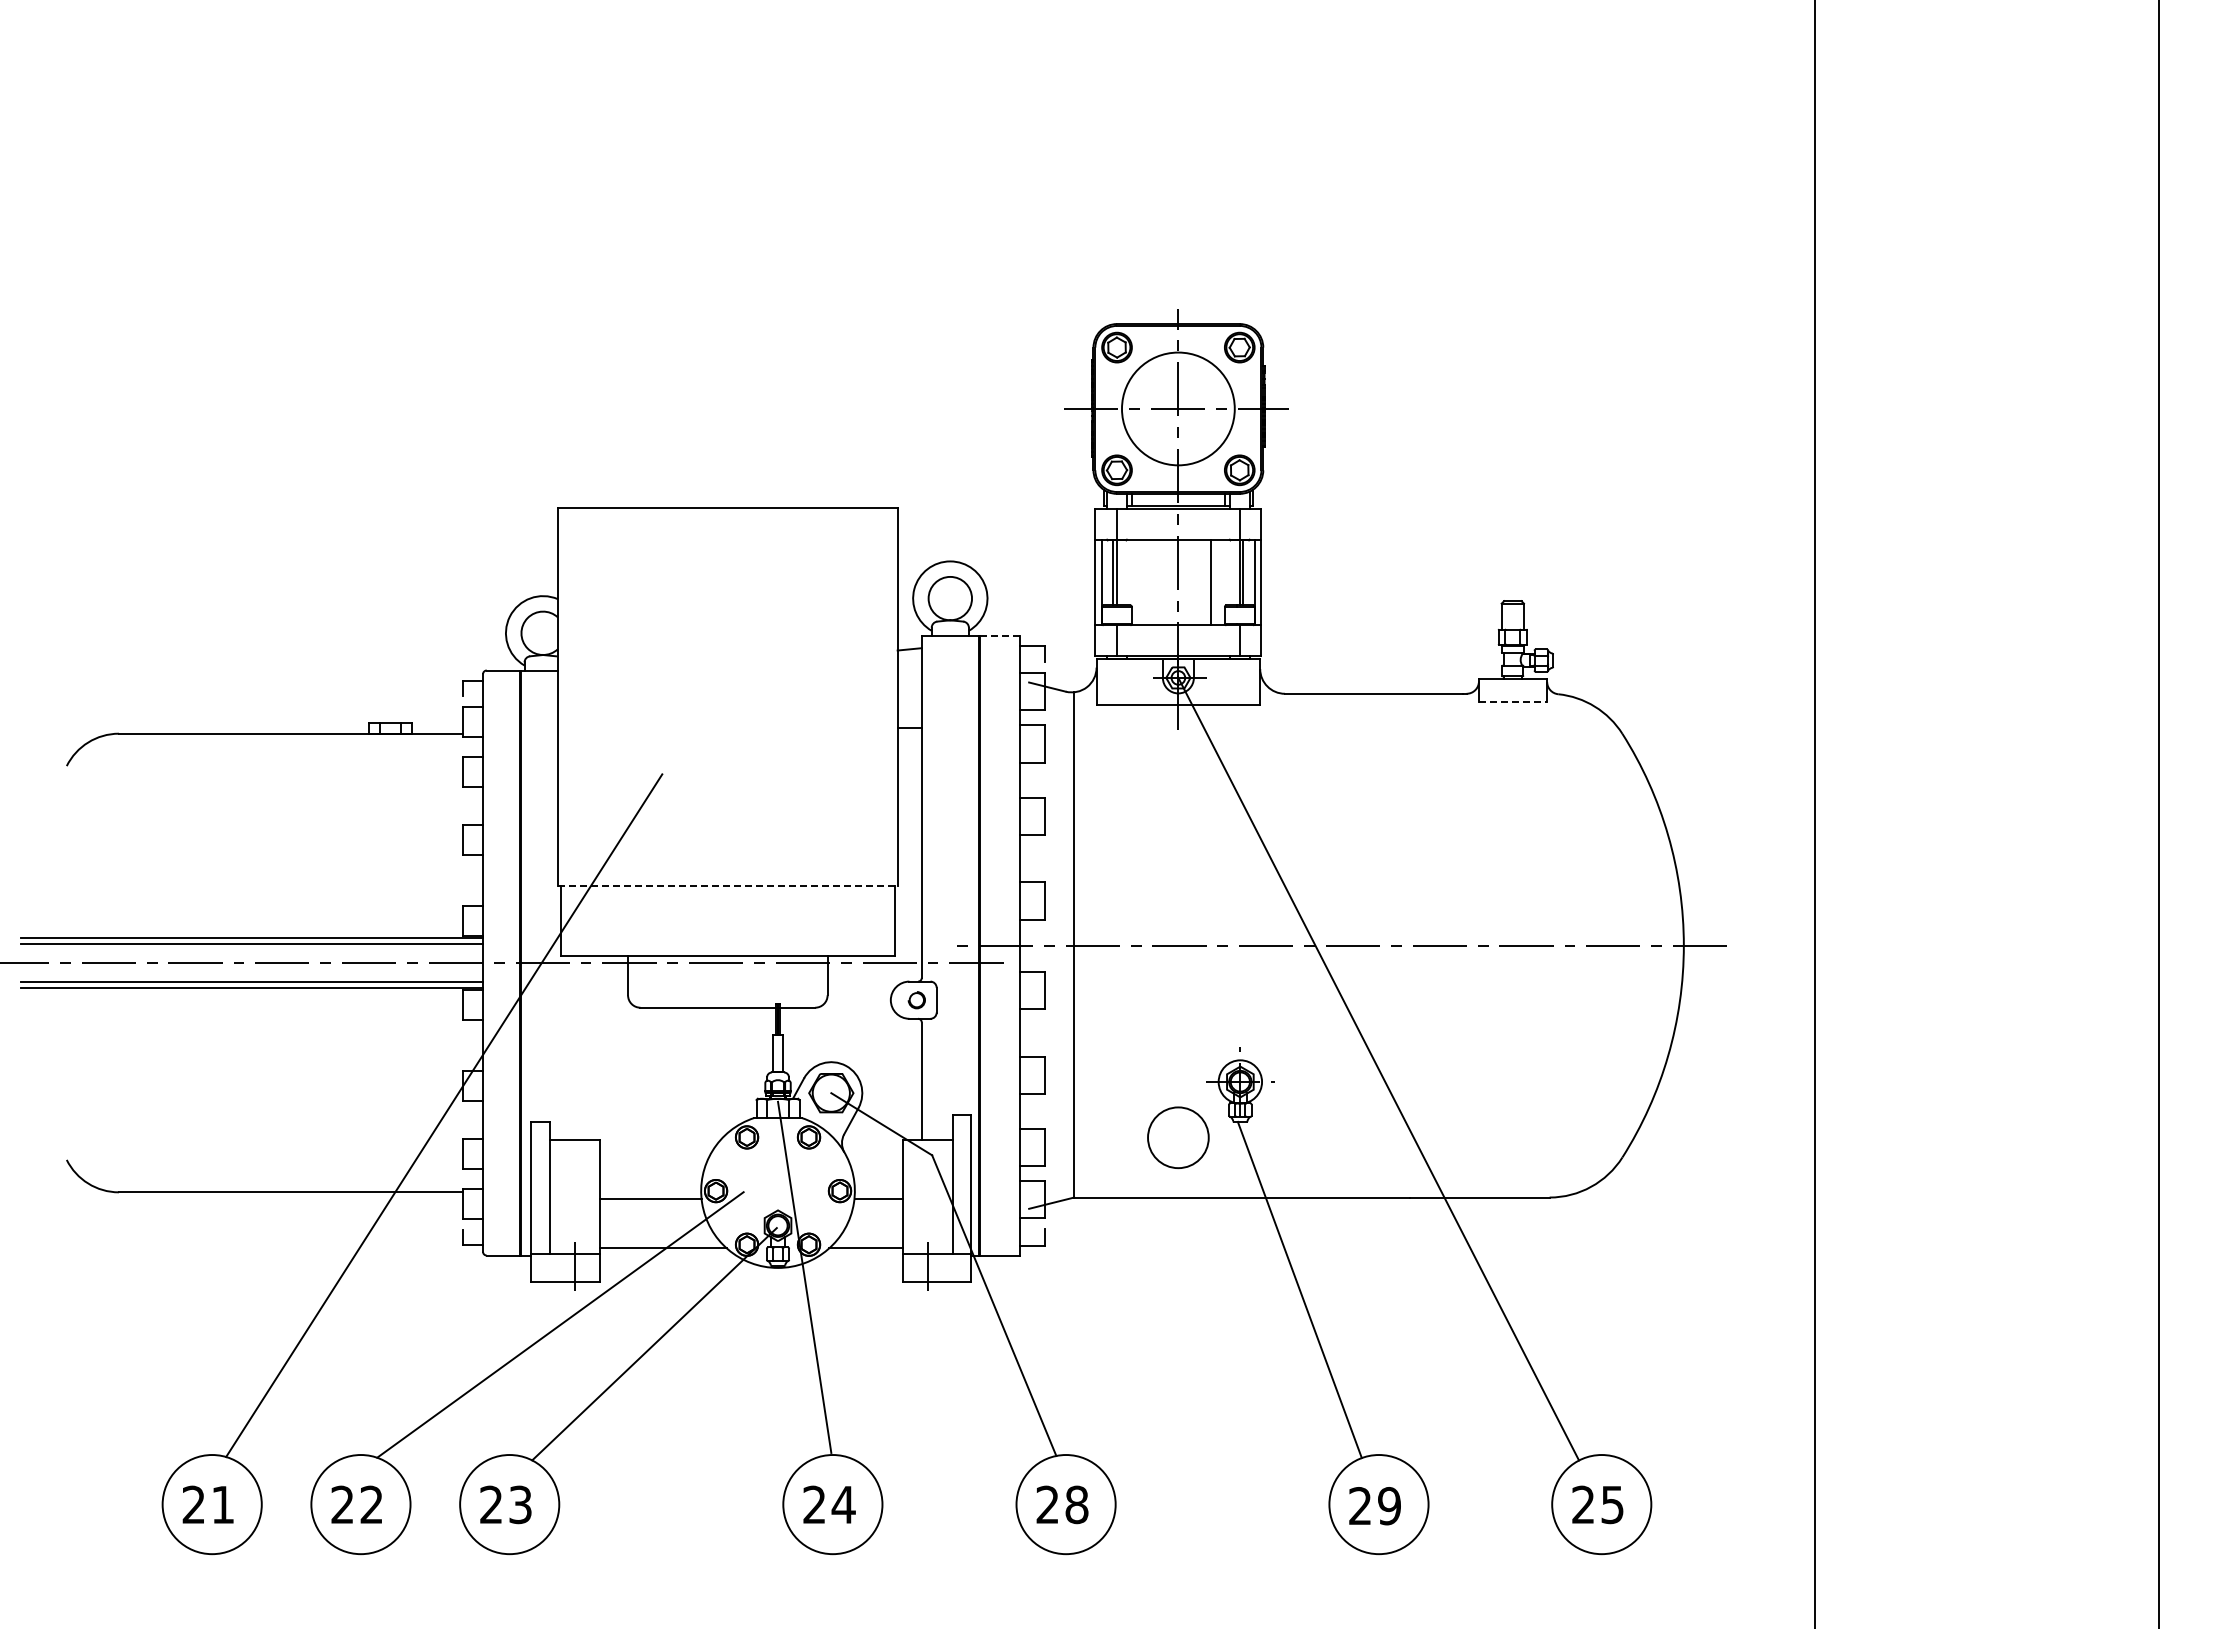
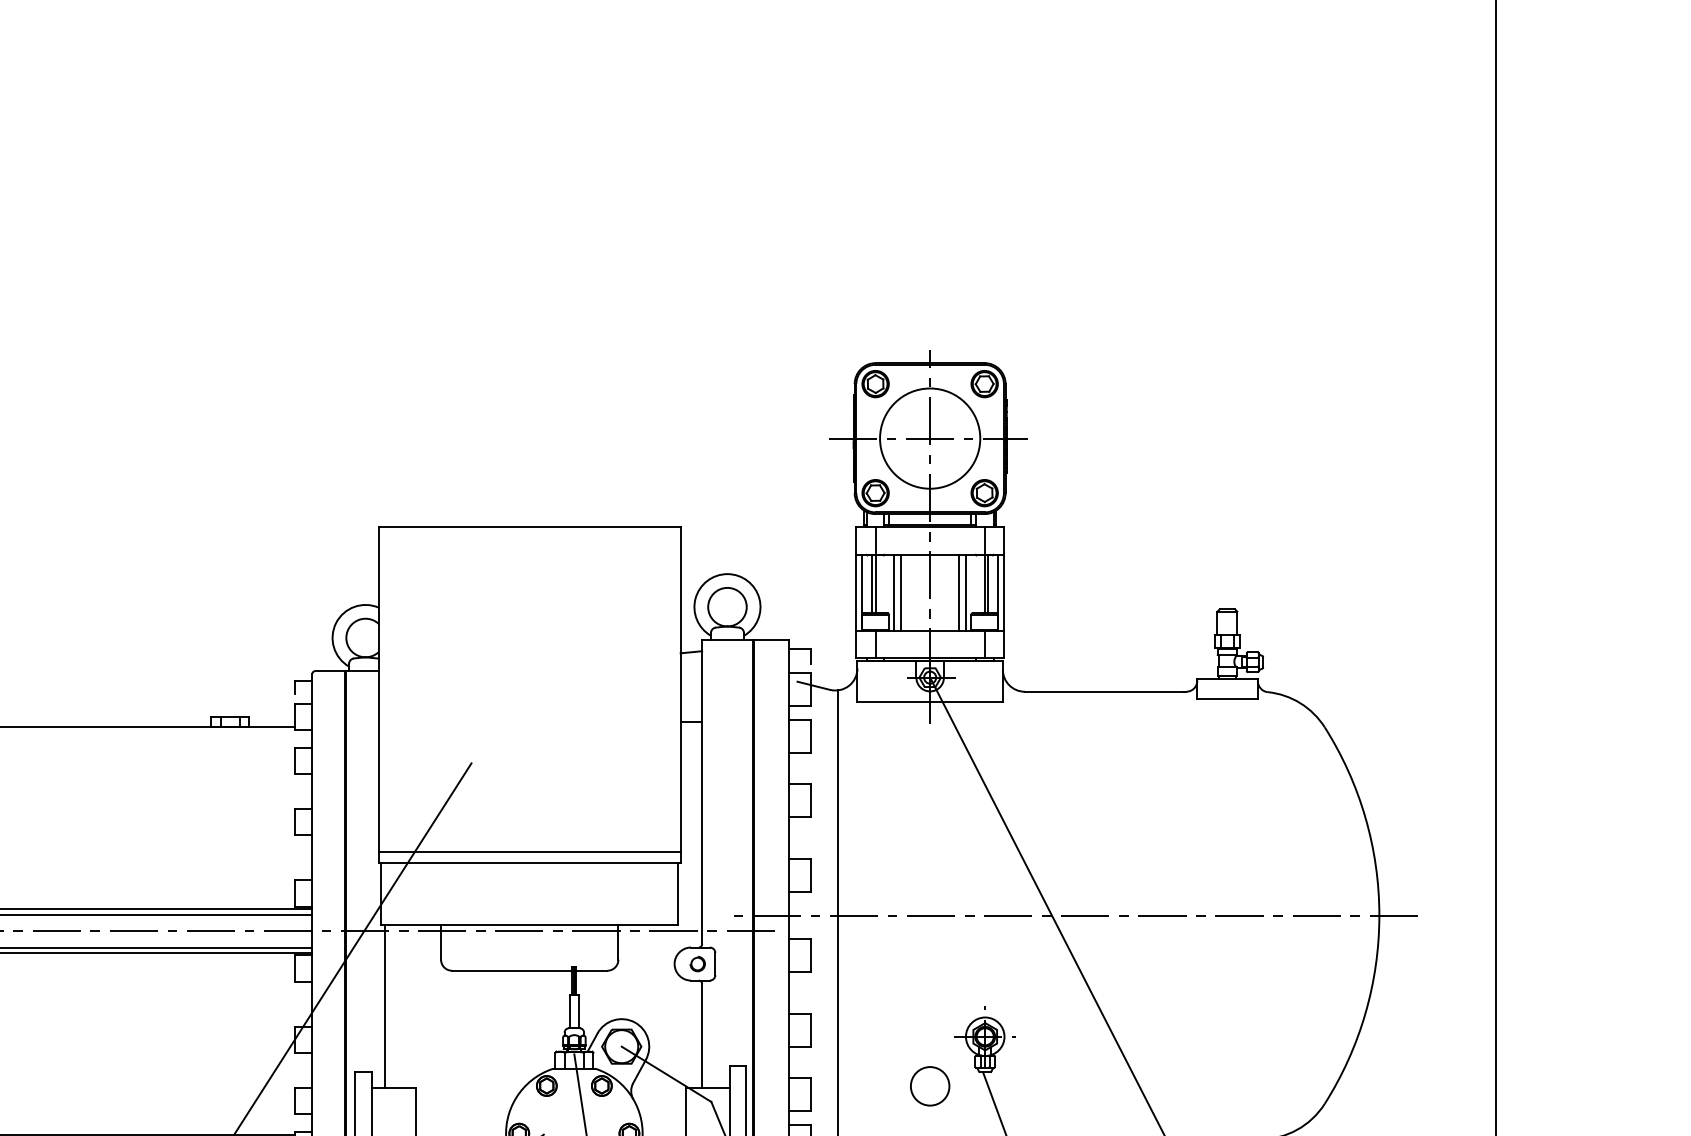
line: (1138, 582) -> (894, 592), added
line: (1145, 582) -> (900, 592), added
line: (1218, 582) -> (965, 592), added
line: (999, 635) -> (771, 639), dashed -> solid
line: (1513, 701) -> (1227, 698), dashed -> solid
line: (727, 873) -> (529, 851), added
line: (727, 886) -> (529, 863), dashed -> solid
line: (564, 1047) -> (384, 1006), added
circle: (1178, 1137) -> (930, 1086), size x0.71

